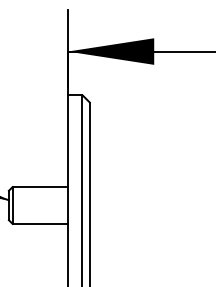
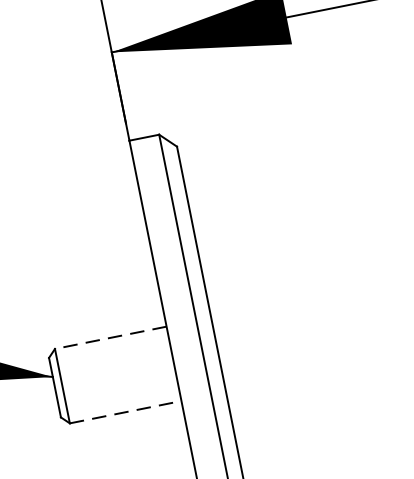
line: (40, 187) -> (111, 338), solid -> dashed
line: (40, 223) -> (126, 411), solid -> dashed

